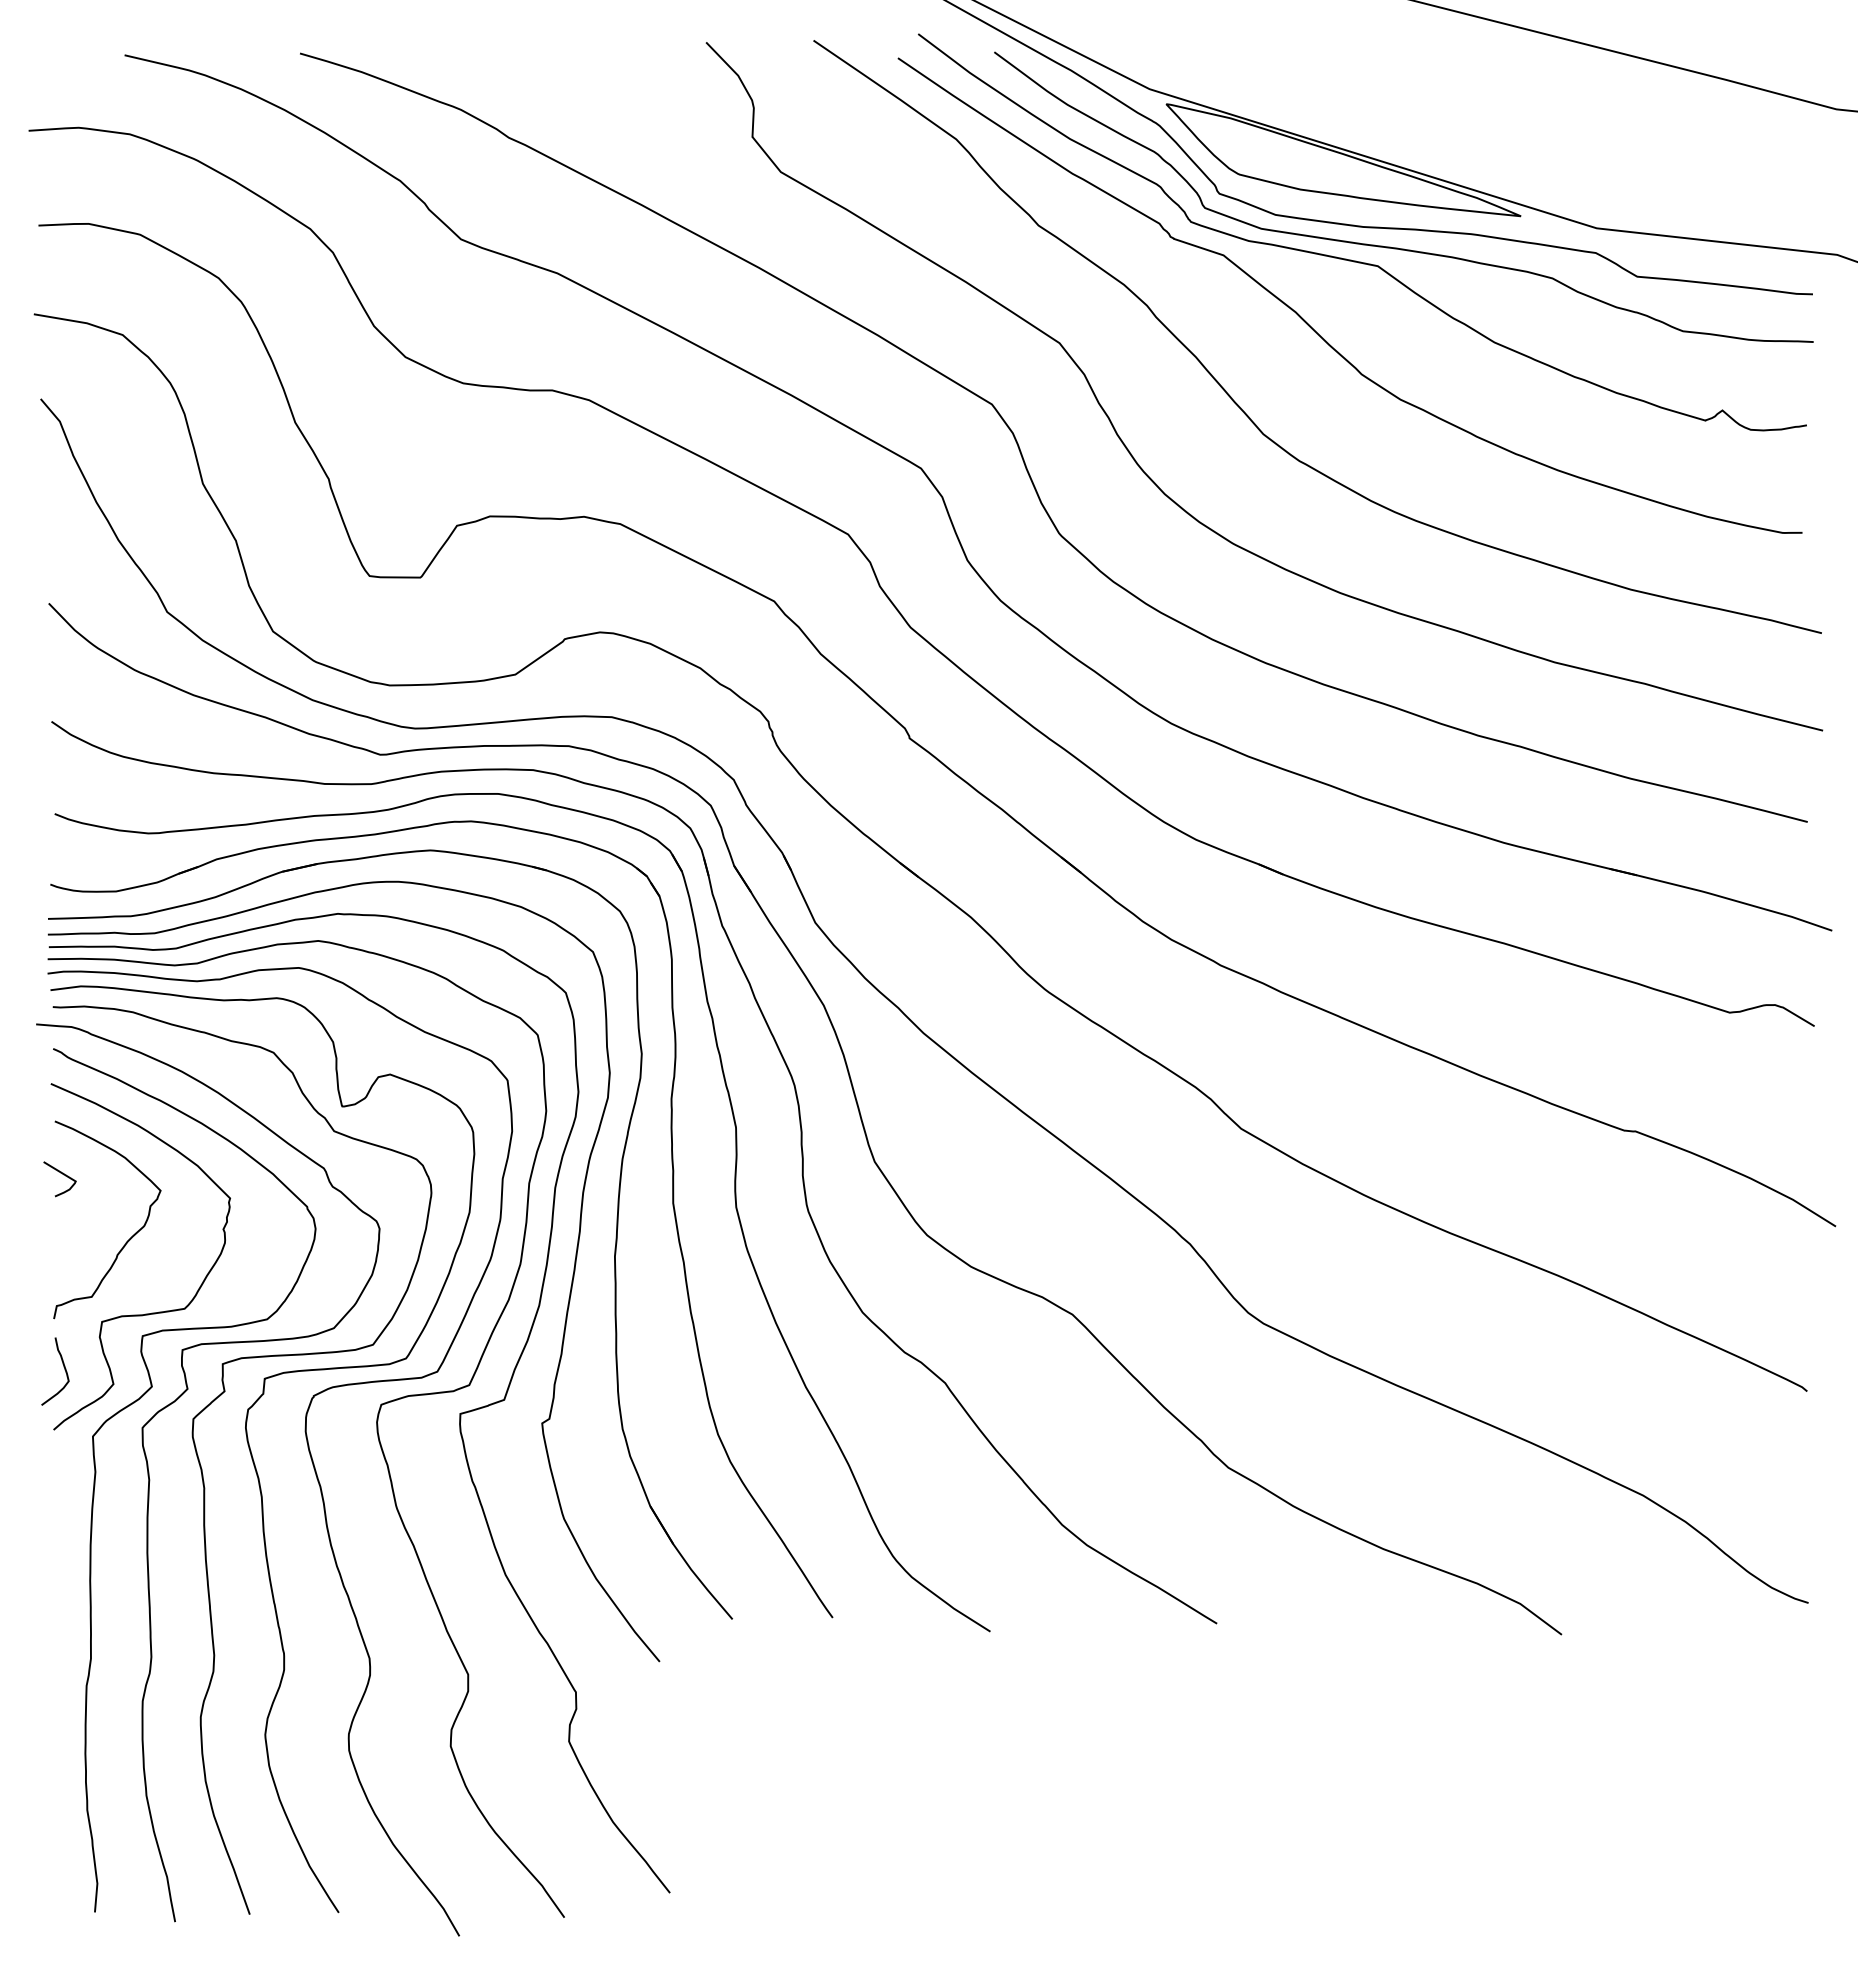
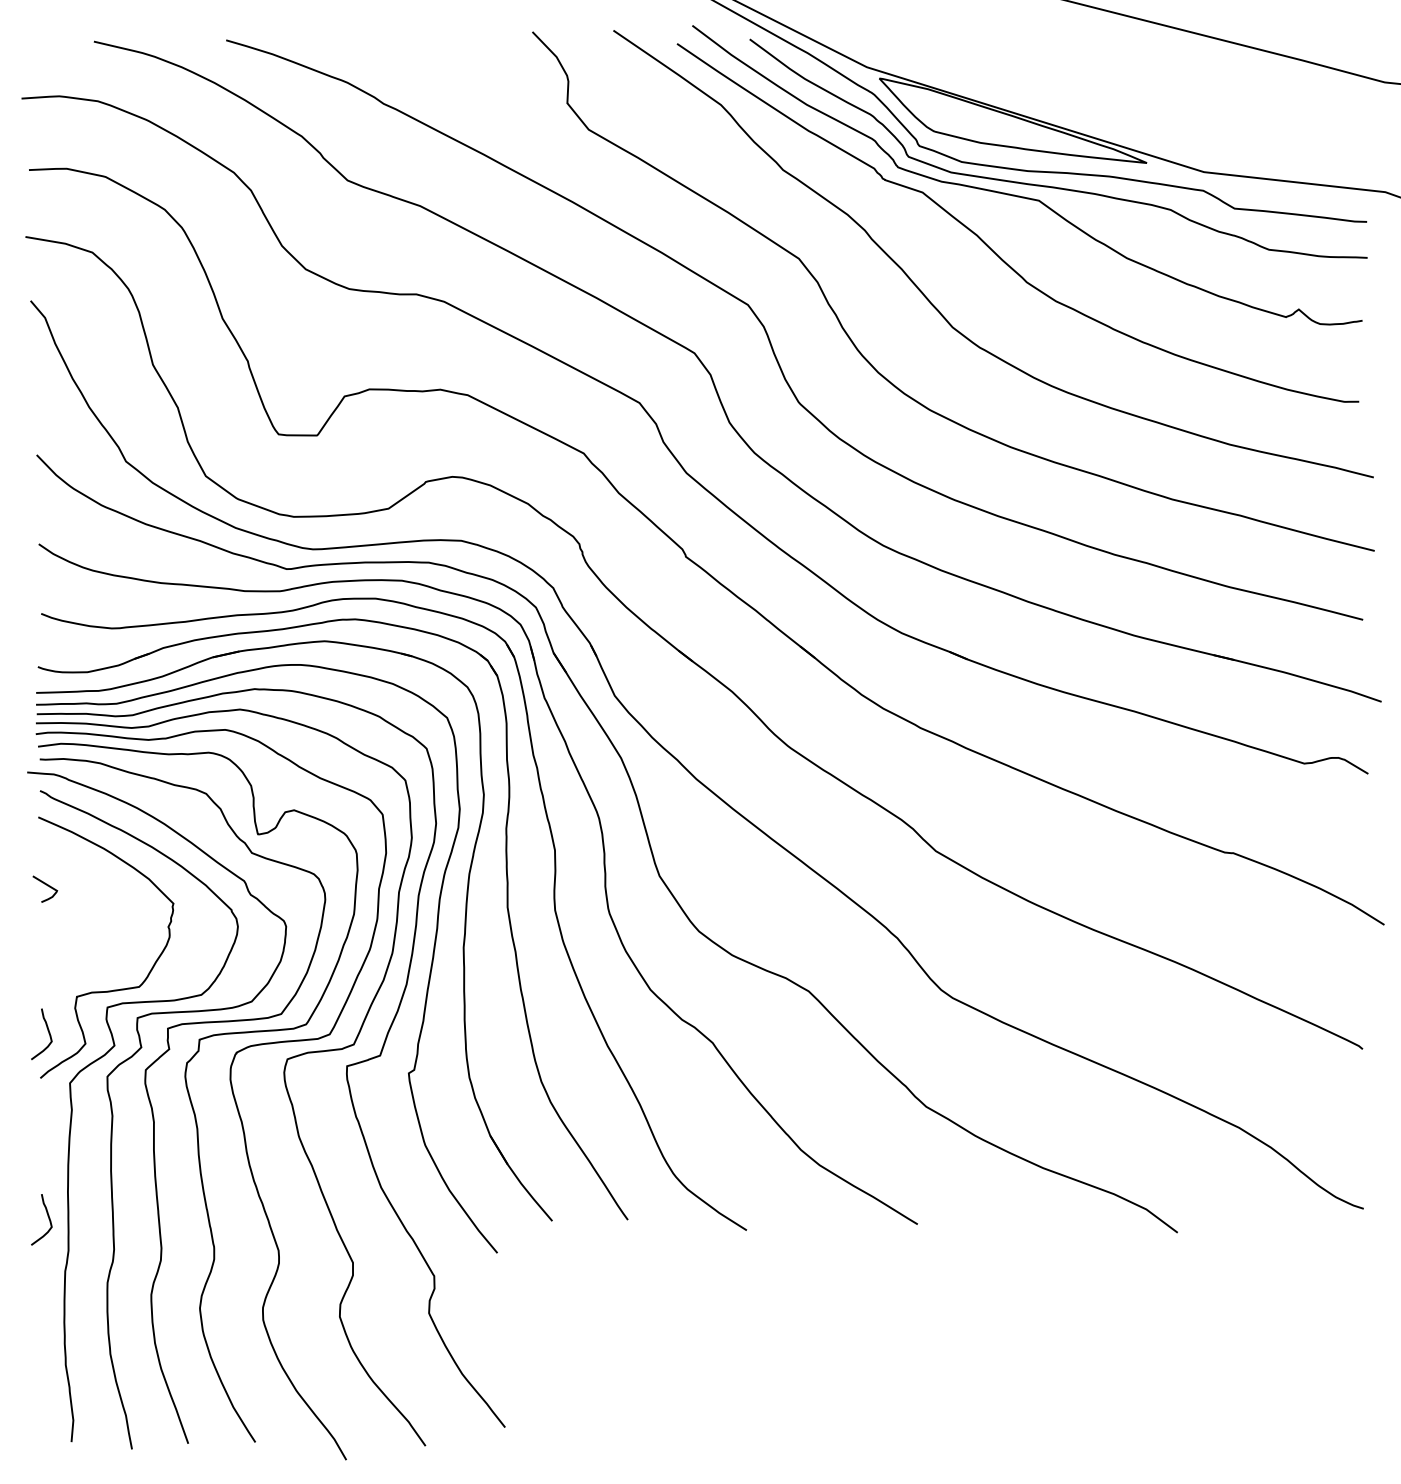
curve: (128, 1239) -> (96, 934), removed
curve: (63, 1613) -> (47, 1216), added

